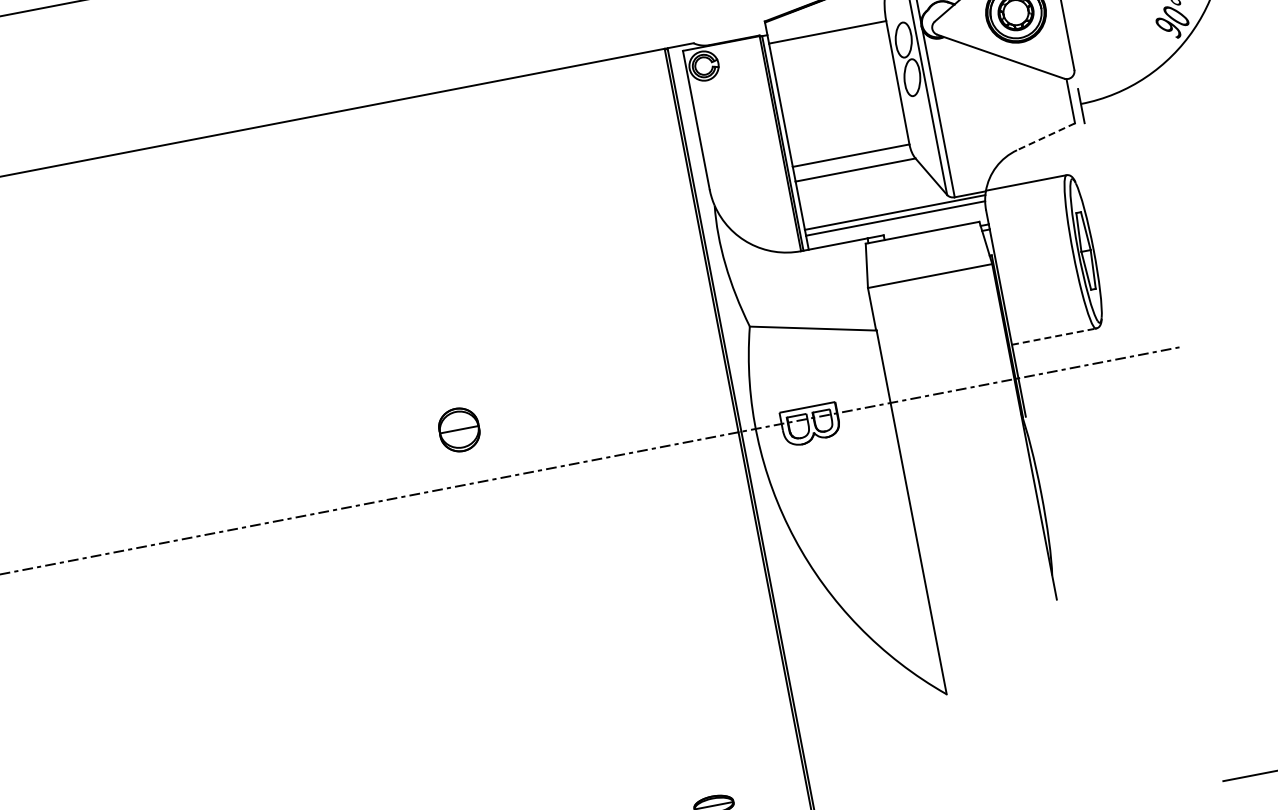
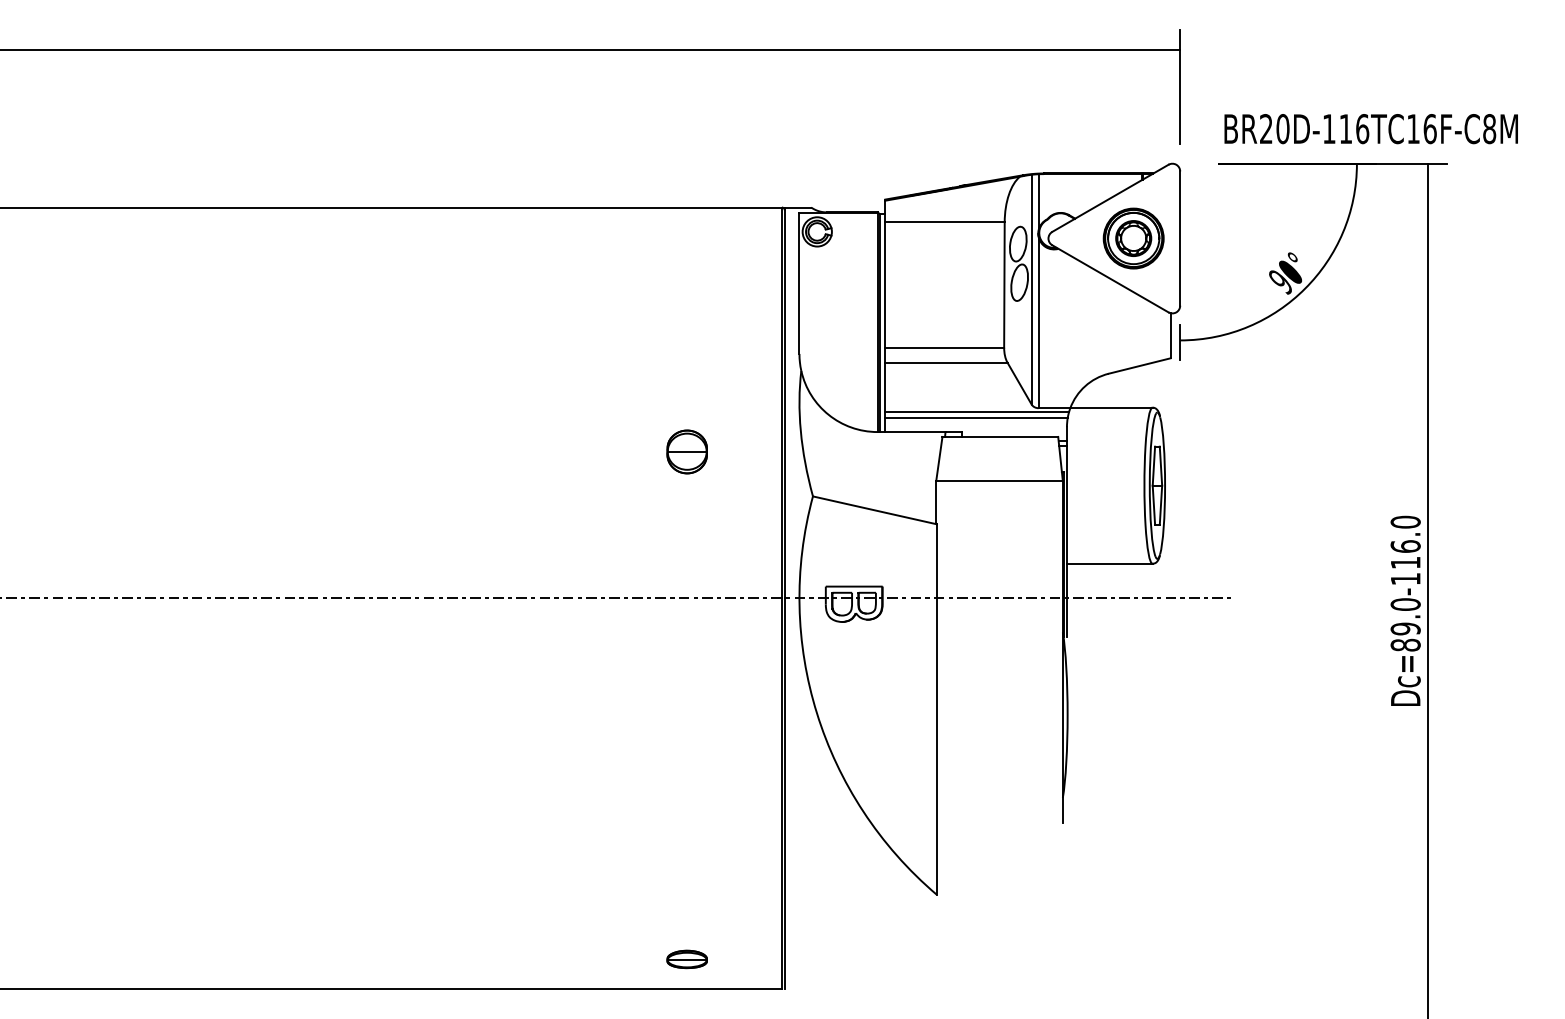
line: (1045, 137) -> (1139, 366), dashed -> solid
line: (1053, 336) -> (1109, 563), dashed -> solid
part: (458, 429) -> (686, 451), moved

